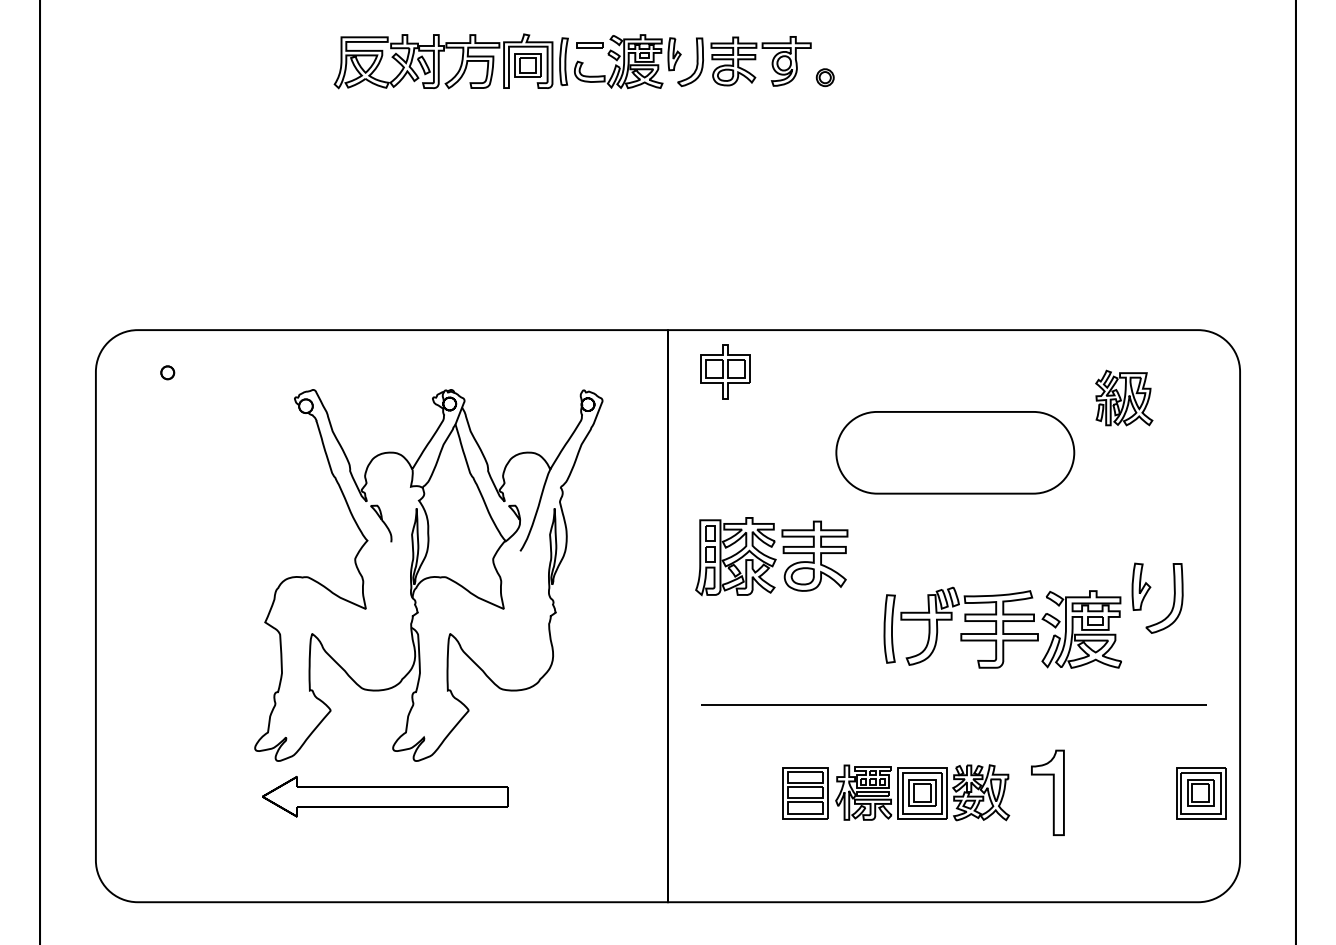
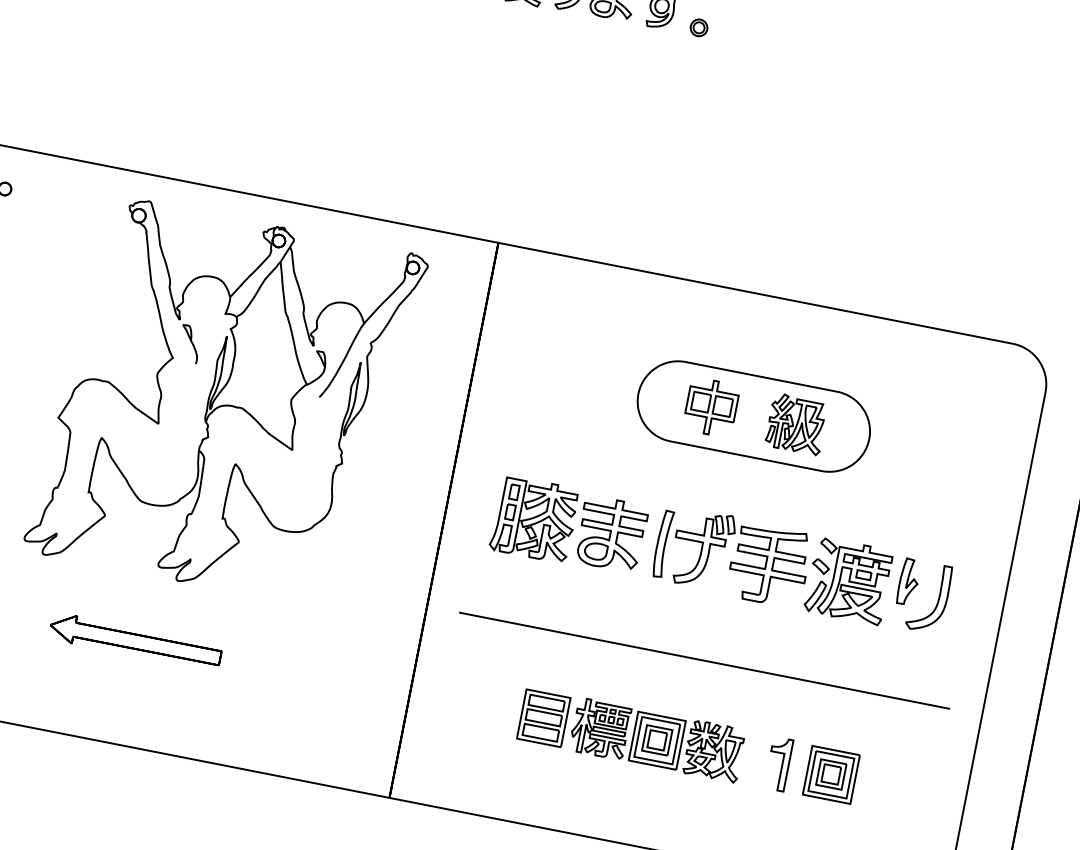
part: (725, 371) -> (711, 406), moved
part: (1124, 397) -> (796, 423), moved
part: (771, 556) -> (569, 526), moved
part: (428, 575) -> (225, 403), moved
part: (1002, 627) -> (772, 563), moved
part: (1047, 792) -> (778, 763), size x0.62
part: (1201, 793) -> (831, 775), moved
part: (385, 796) -> (135, 641), size x0.71

